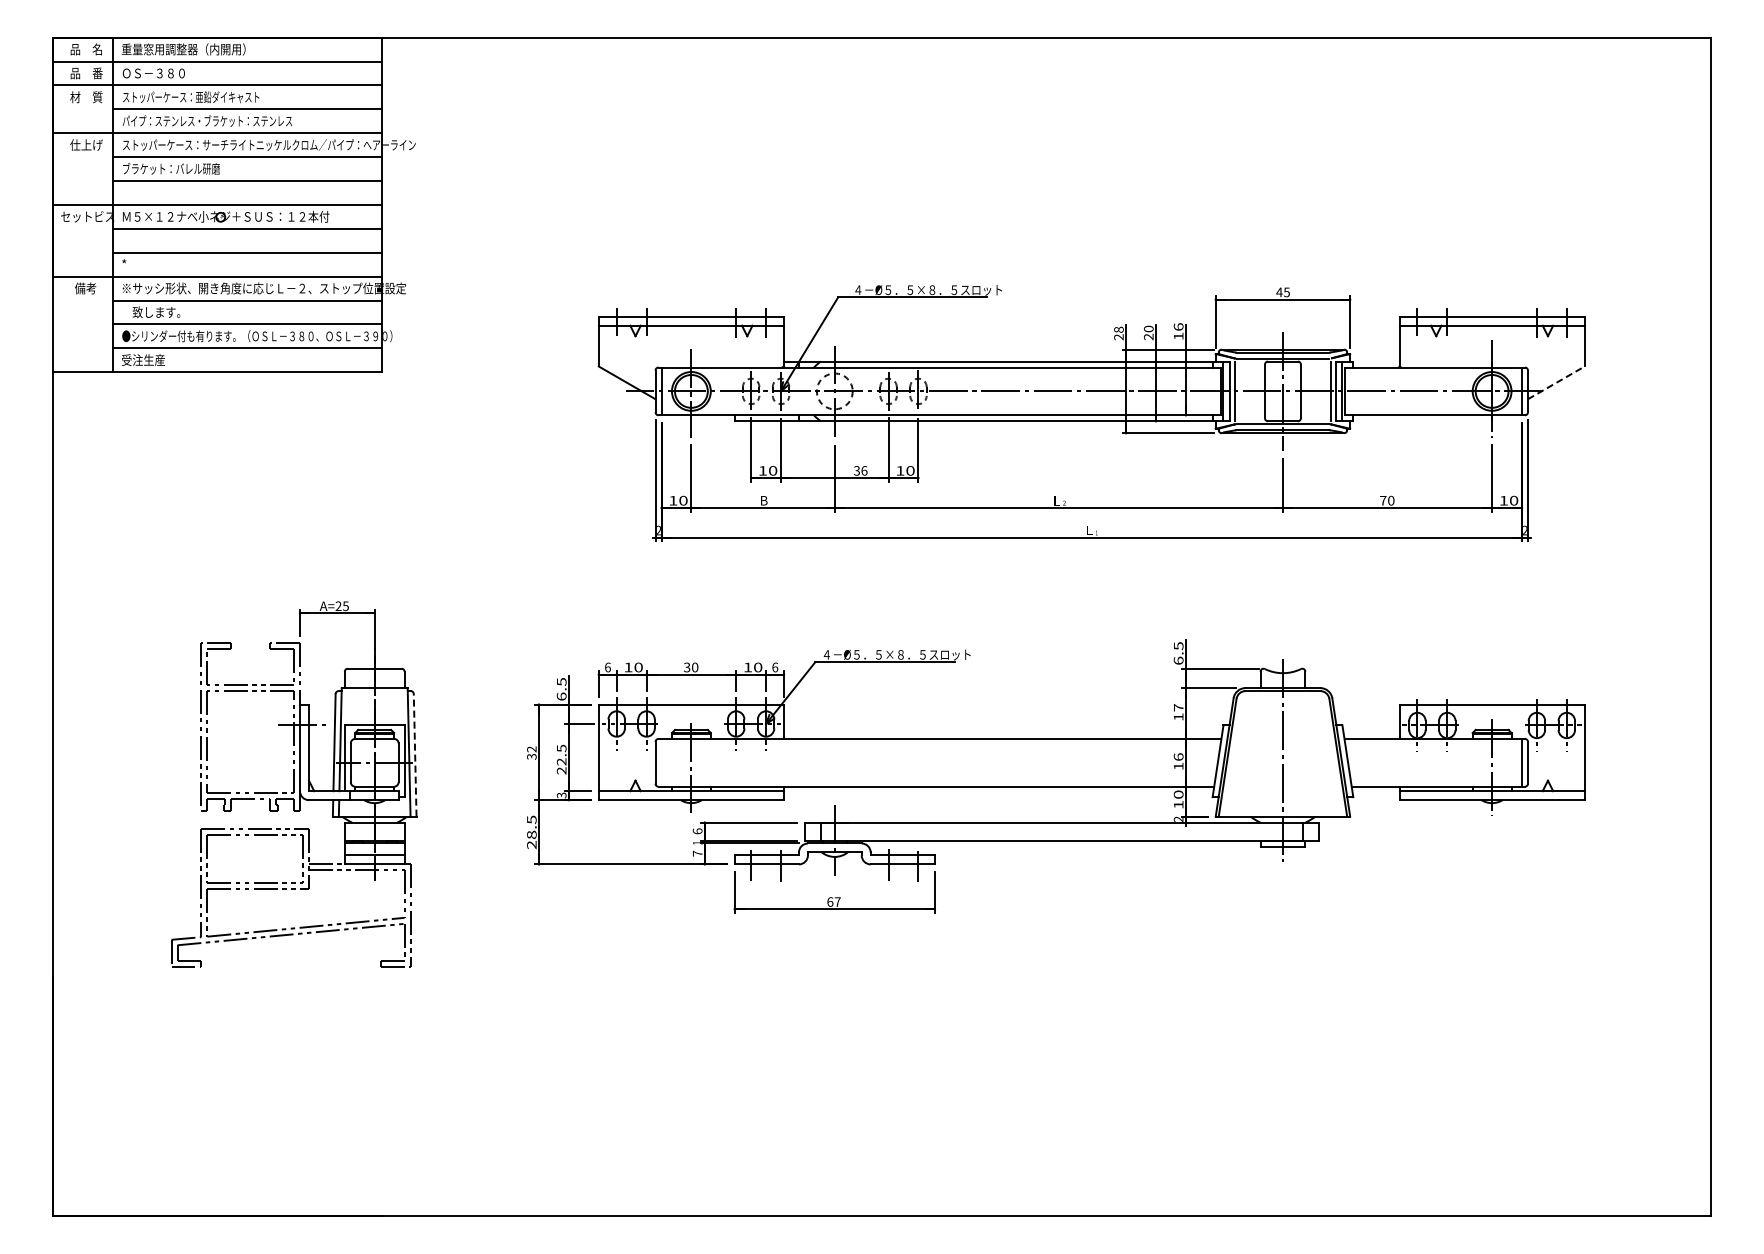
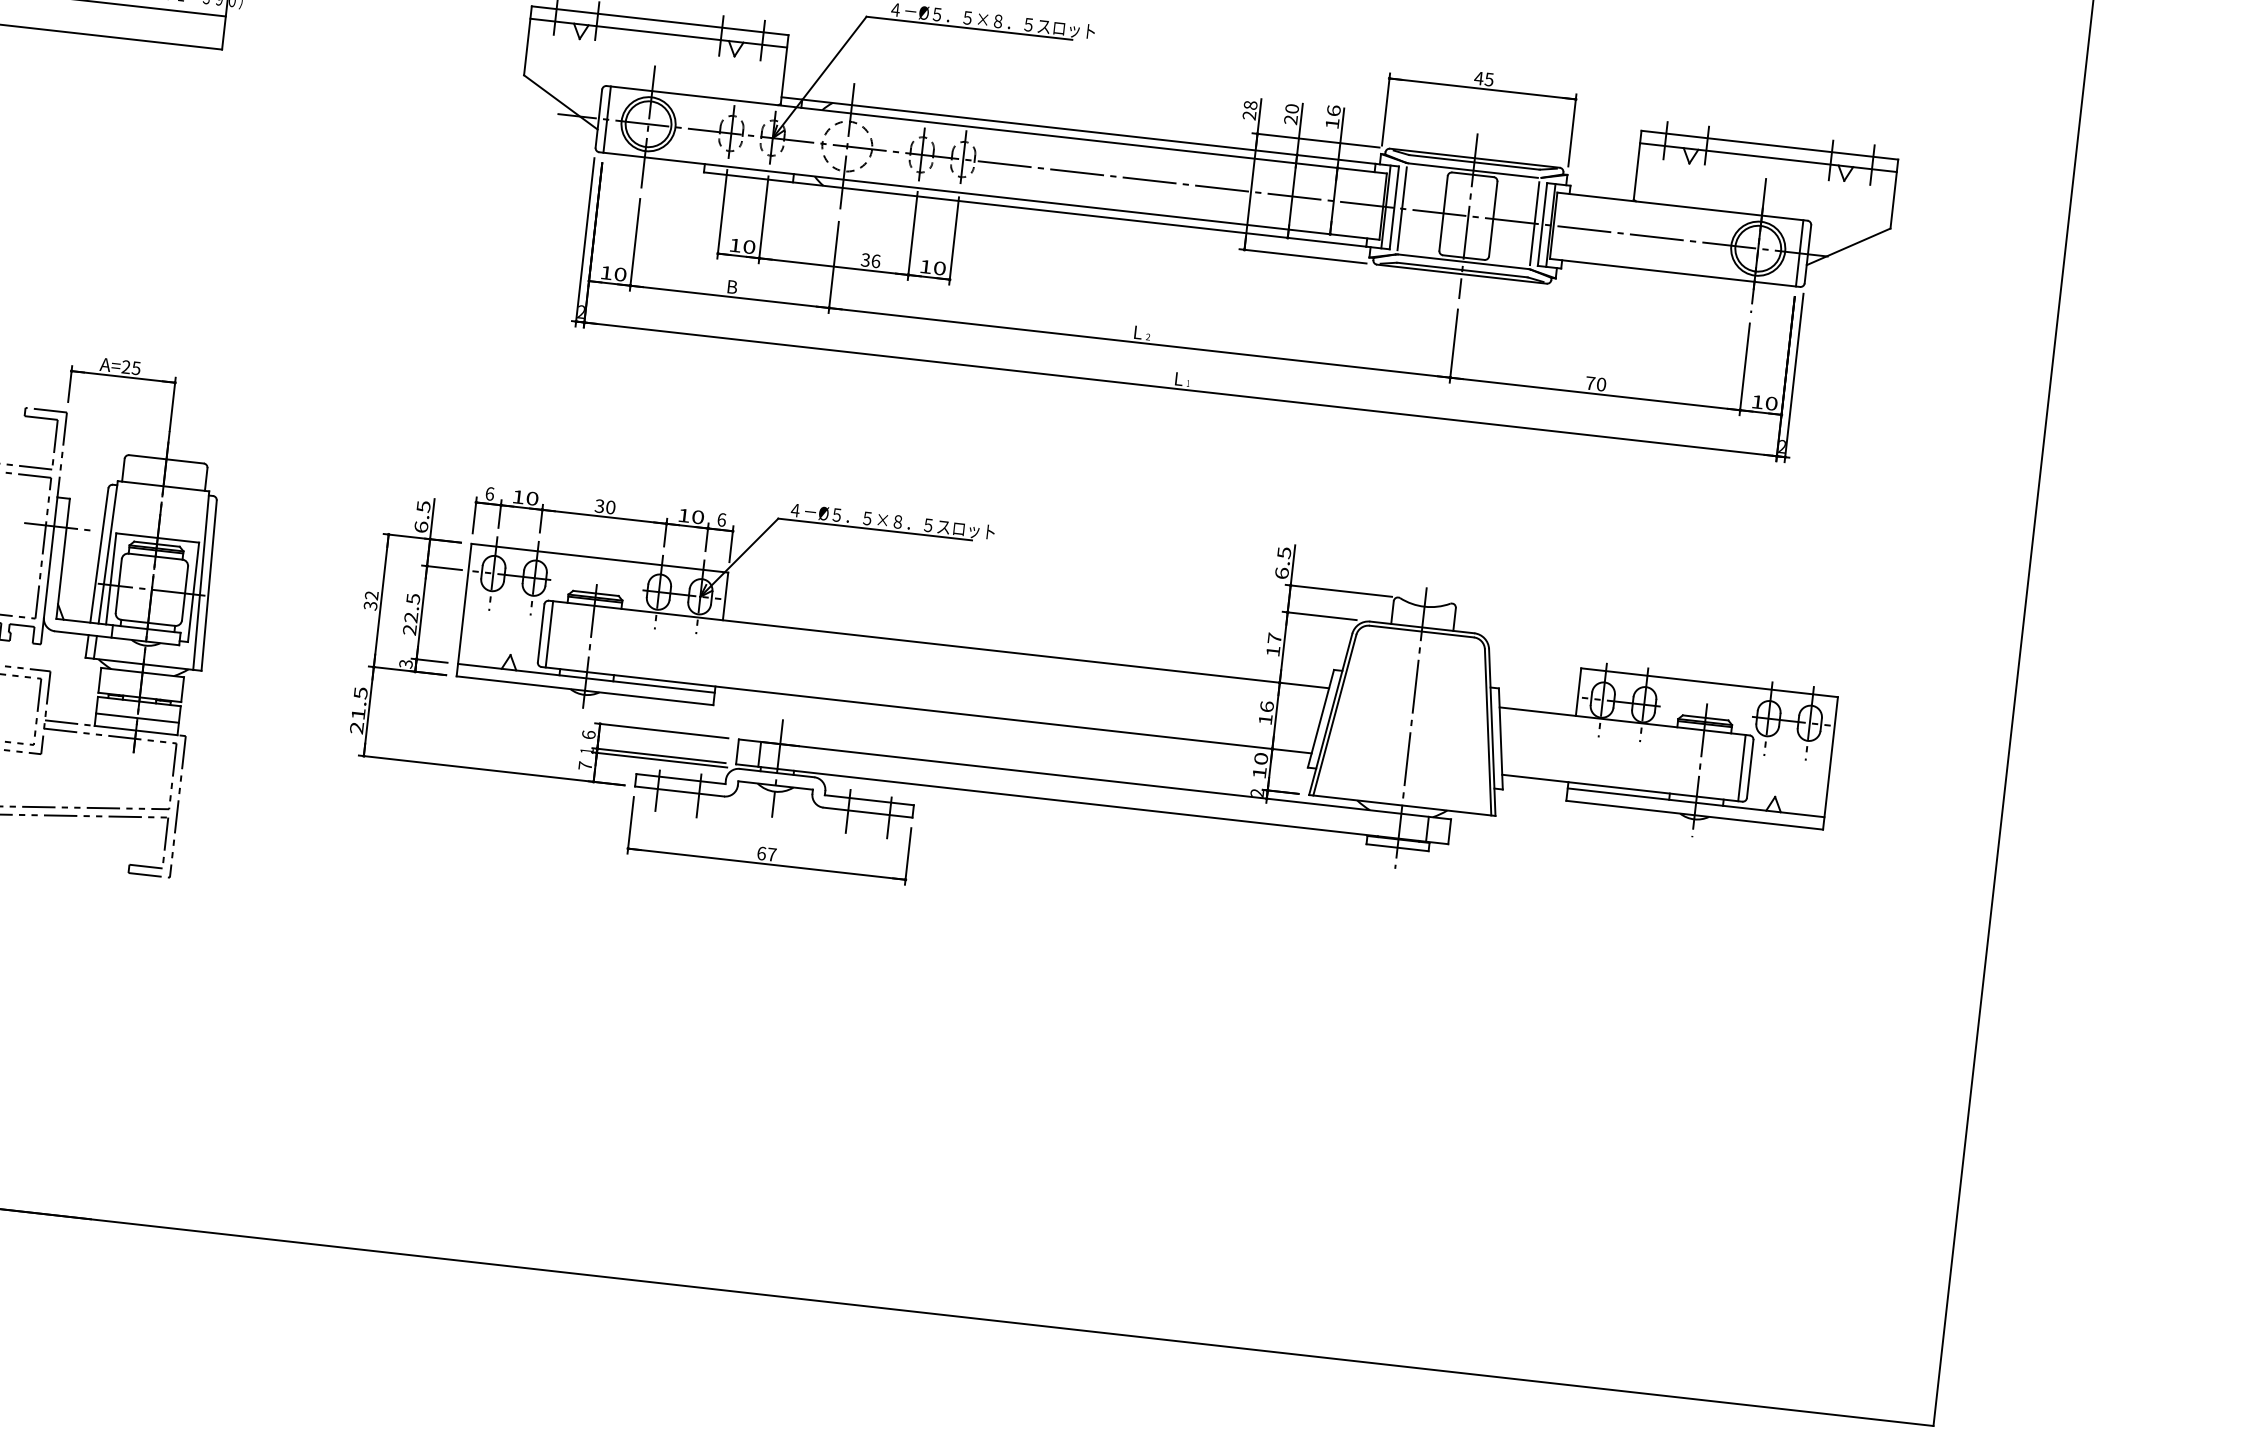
line: (1556, 382) -> (1848, 246), dashed -> solid
line: (415, 754) -> (209, 584), dashed -> solid
line: (661, 762) -> (549, 633), added
text: (531, 834) -> (358, 713), 28.5 -> 21.5

